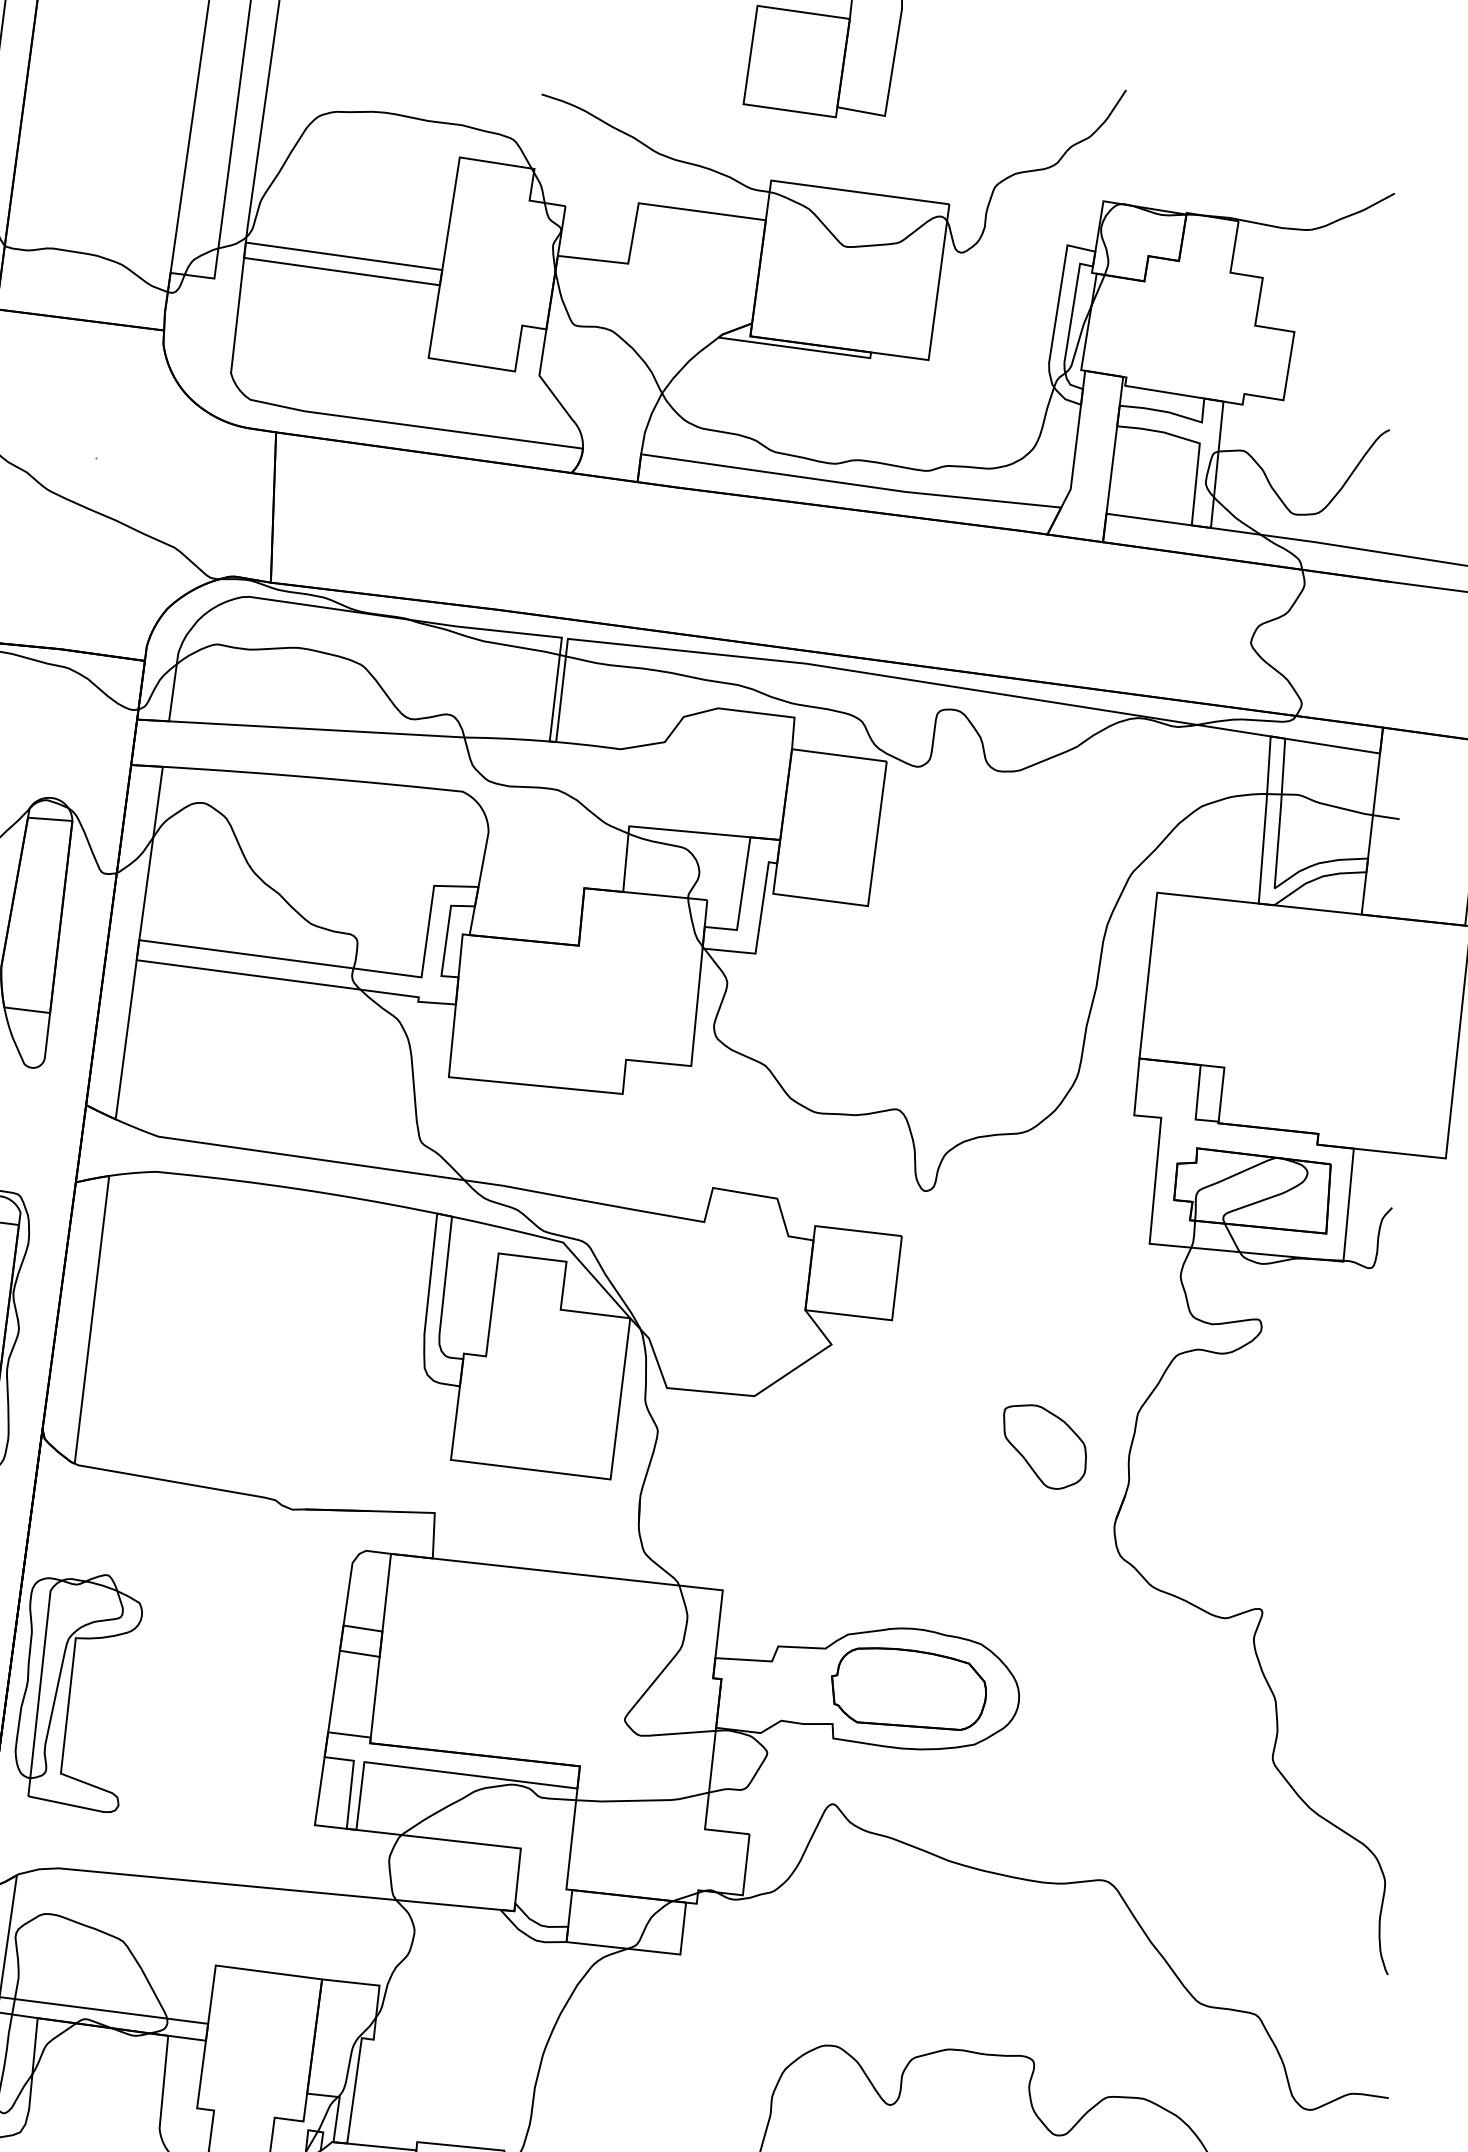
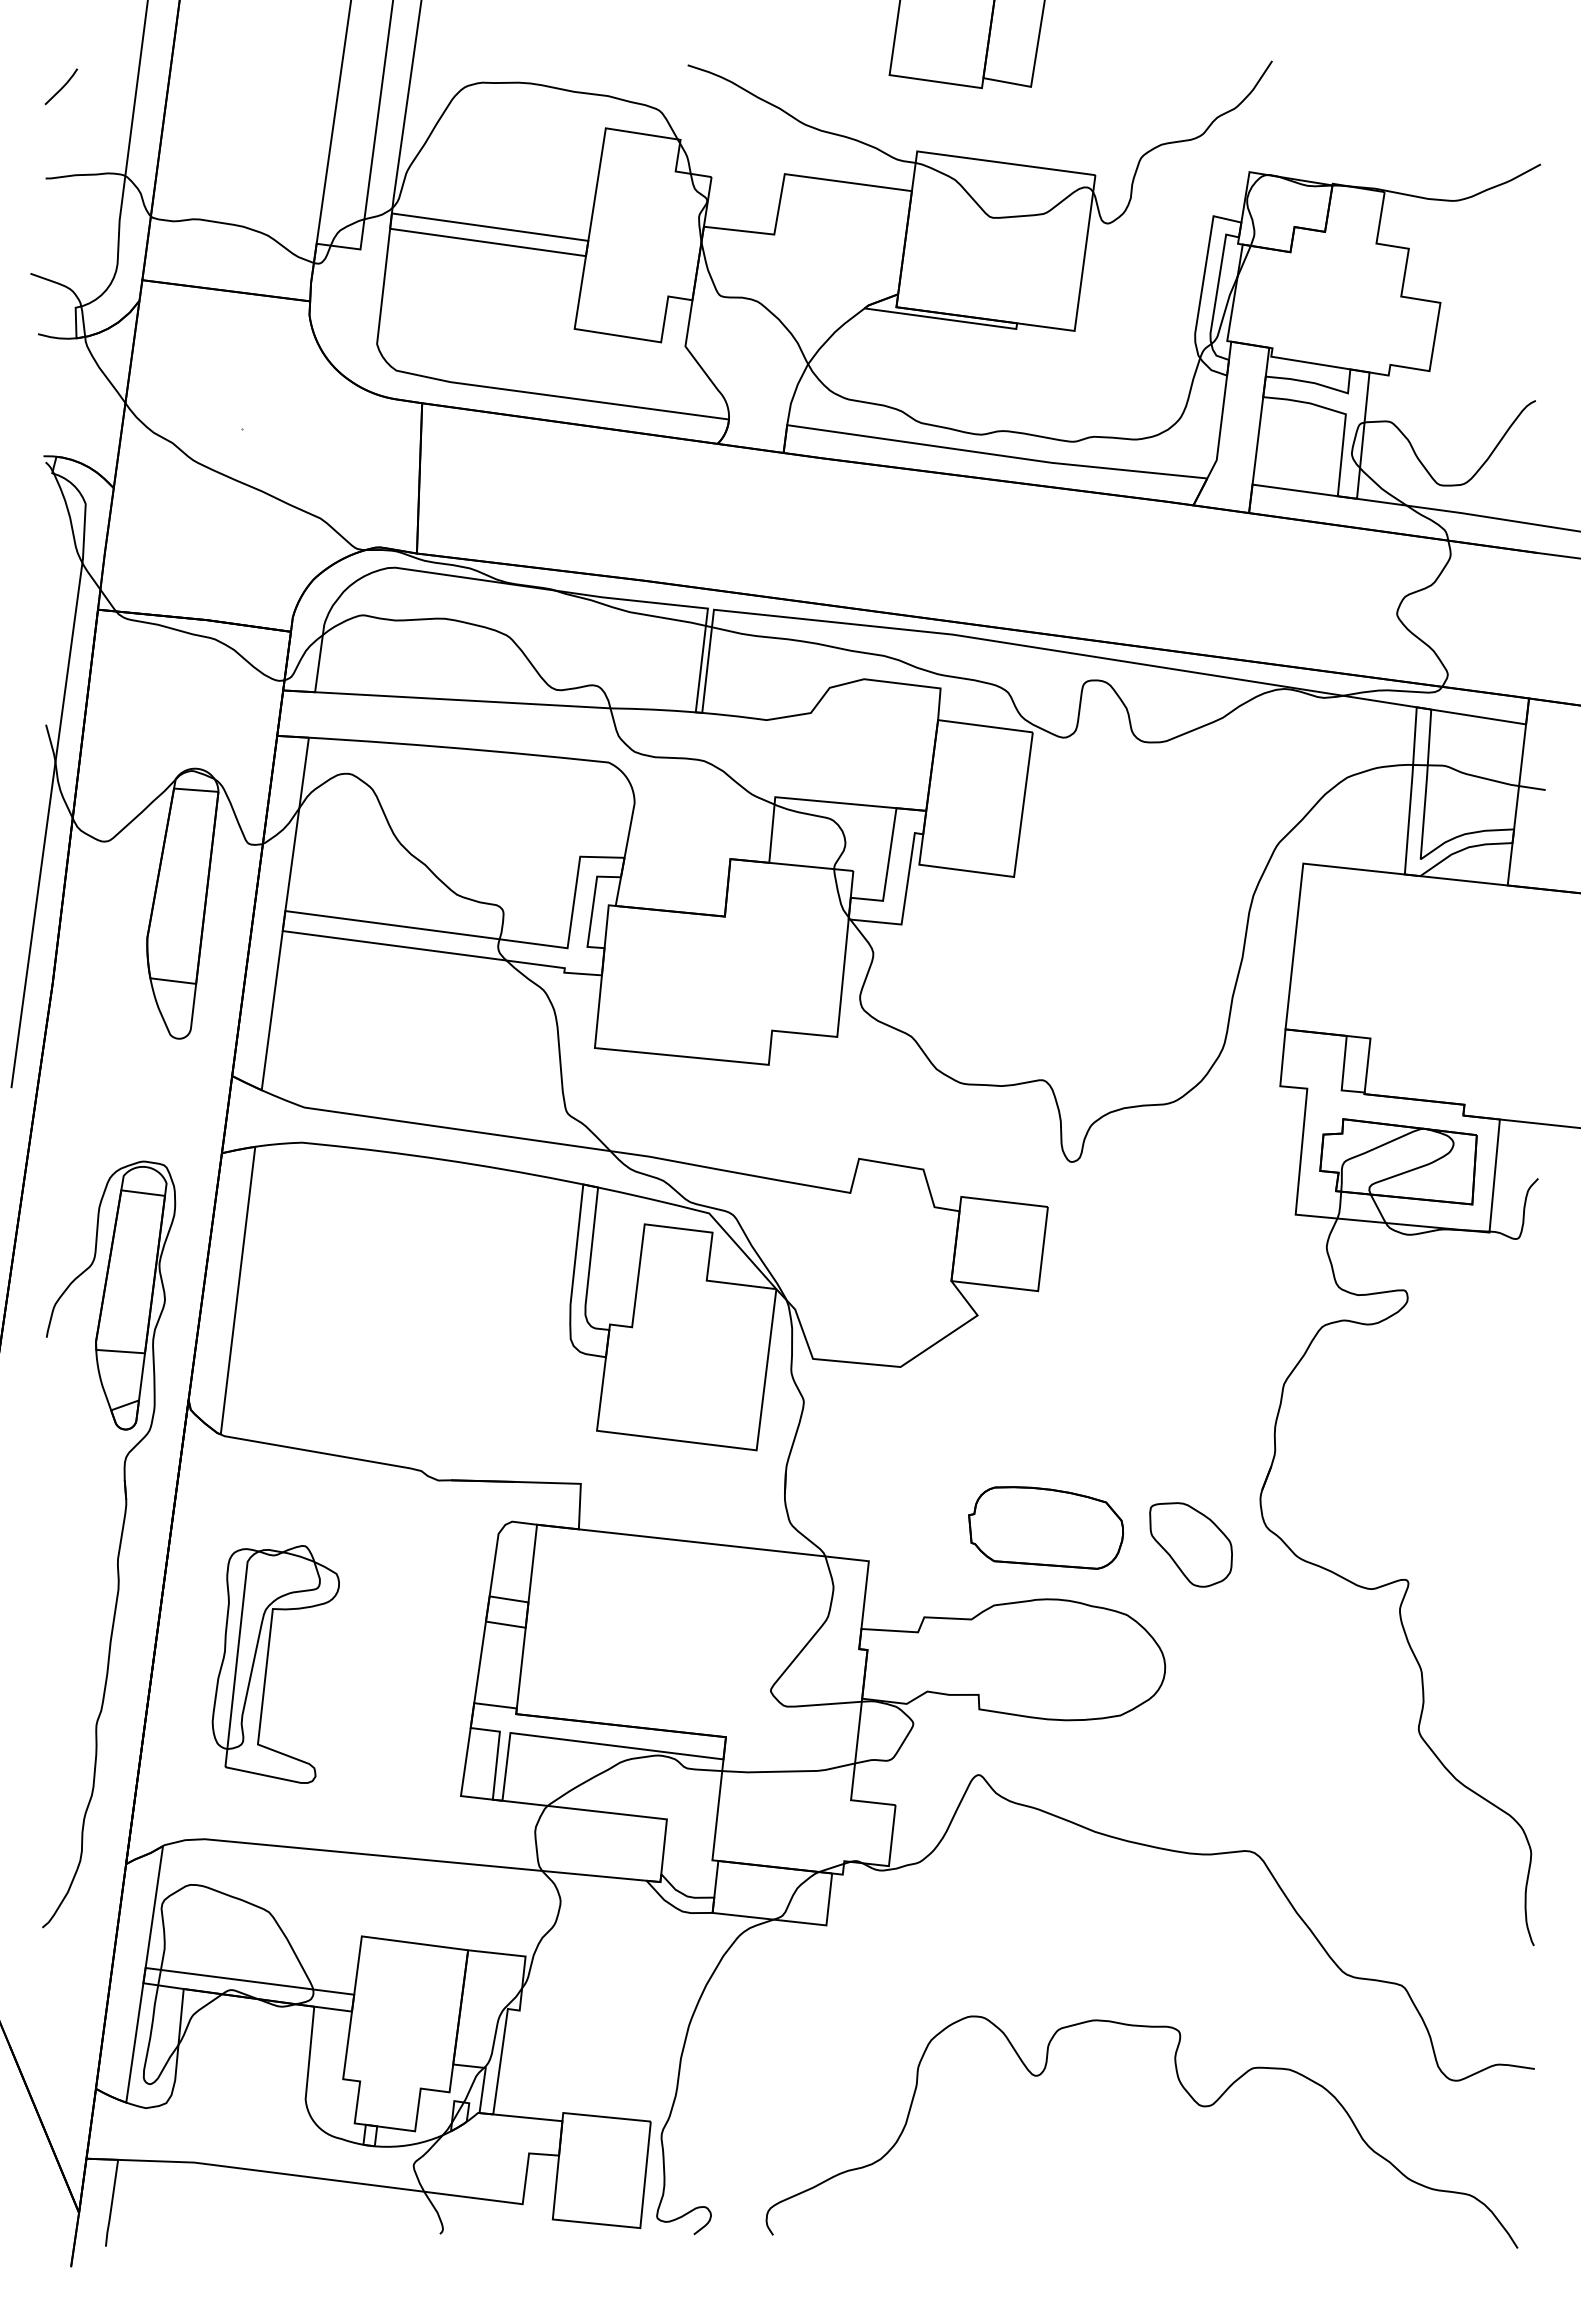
part: (1044, 1446) -> (1190, 1544), moved
part: (909, 1688) -> (1046, 1527), moved
part: (70, 1693) -> (267, 1664), moved

